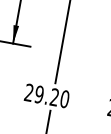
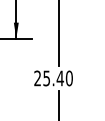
text: (46, 96) -> (53, 78), 29.20 -> 25.40

